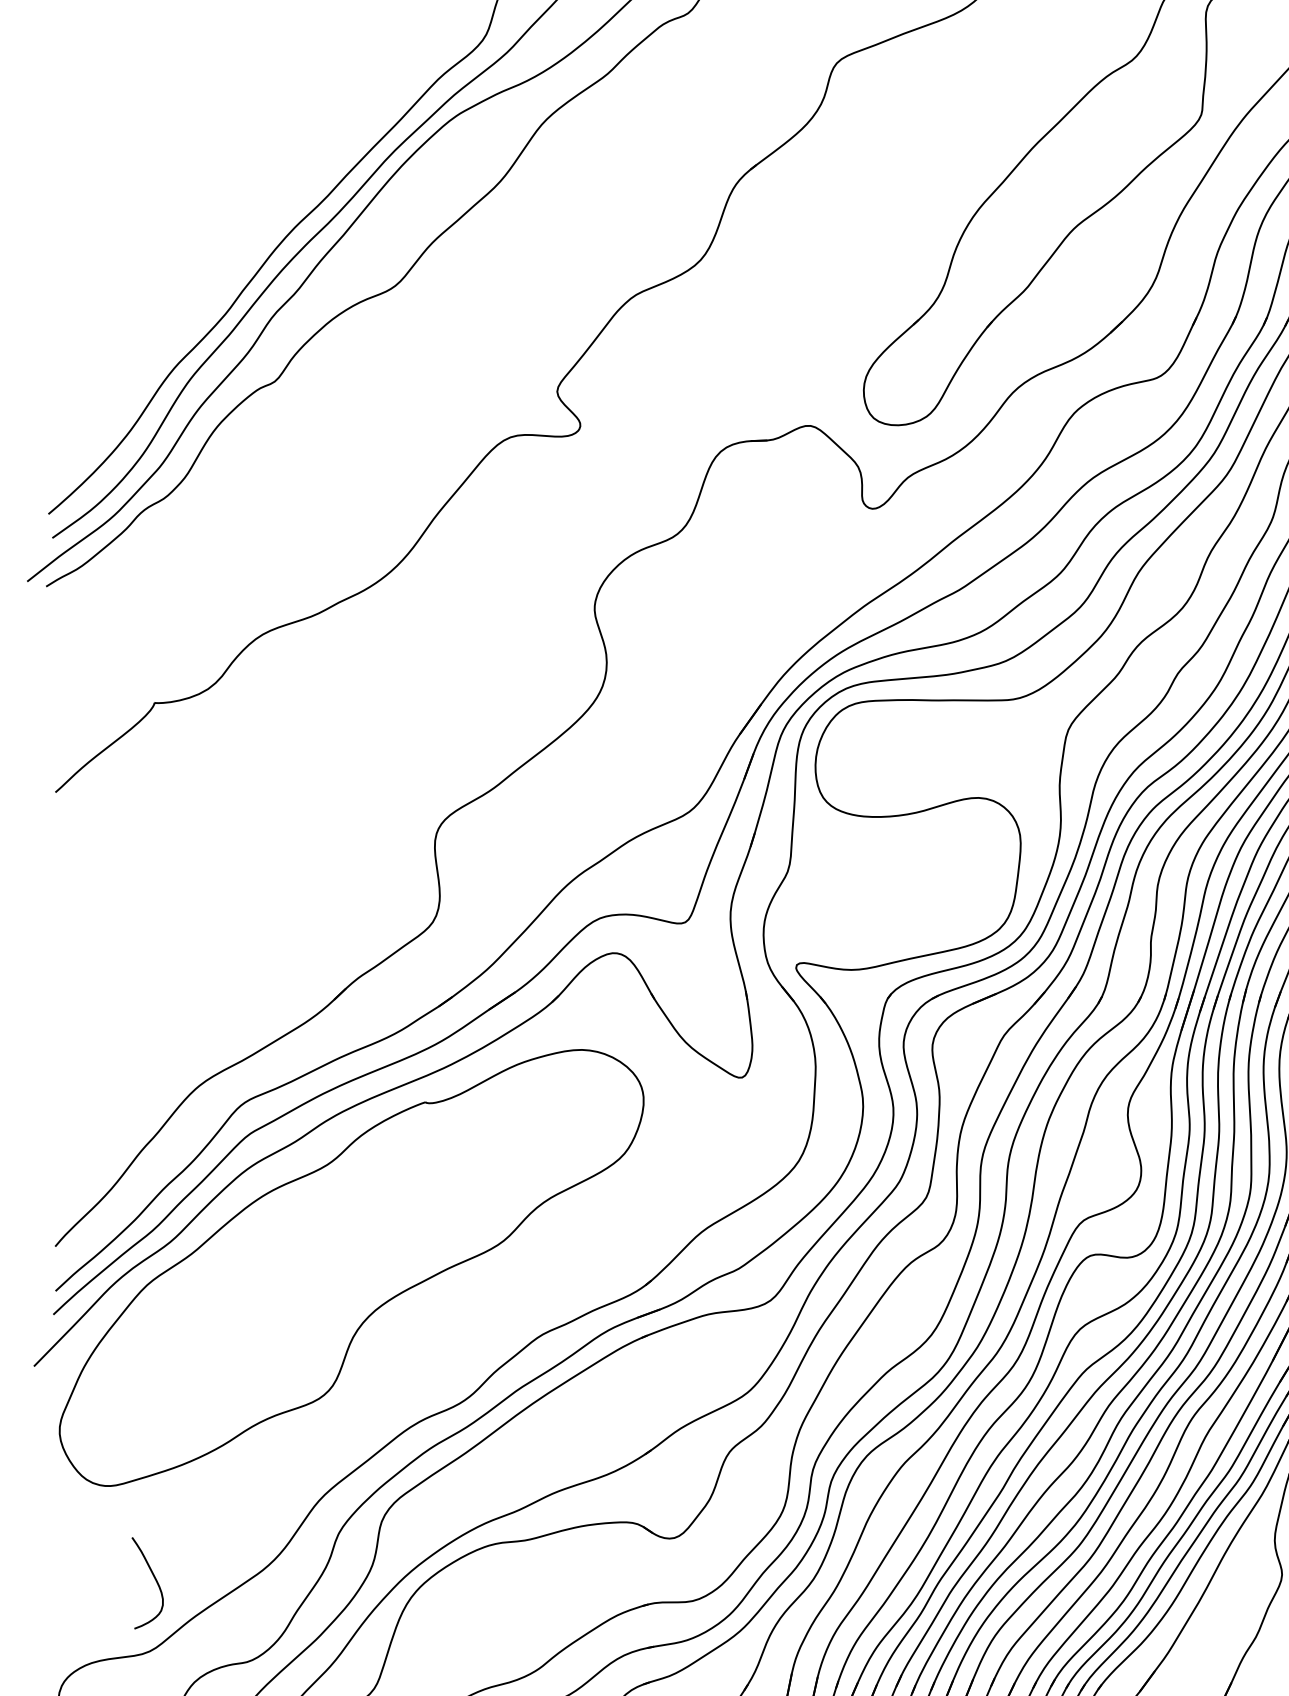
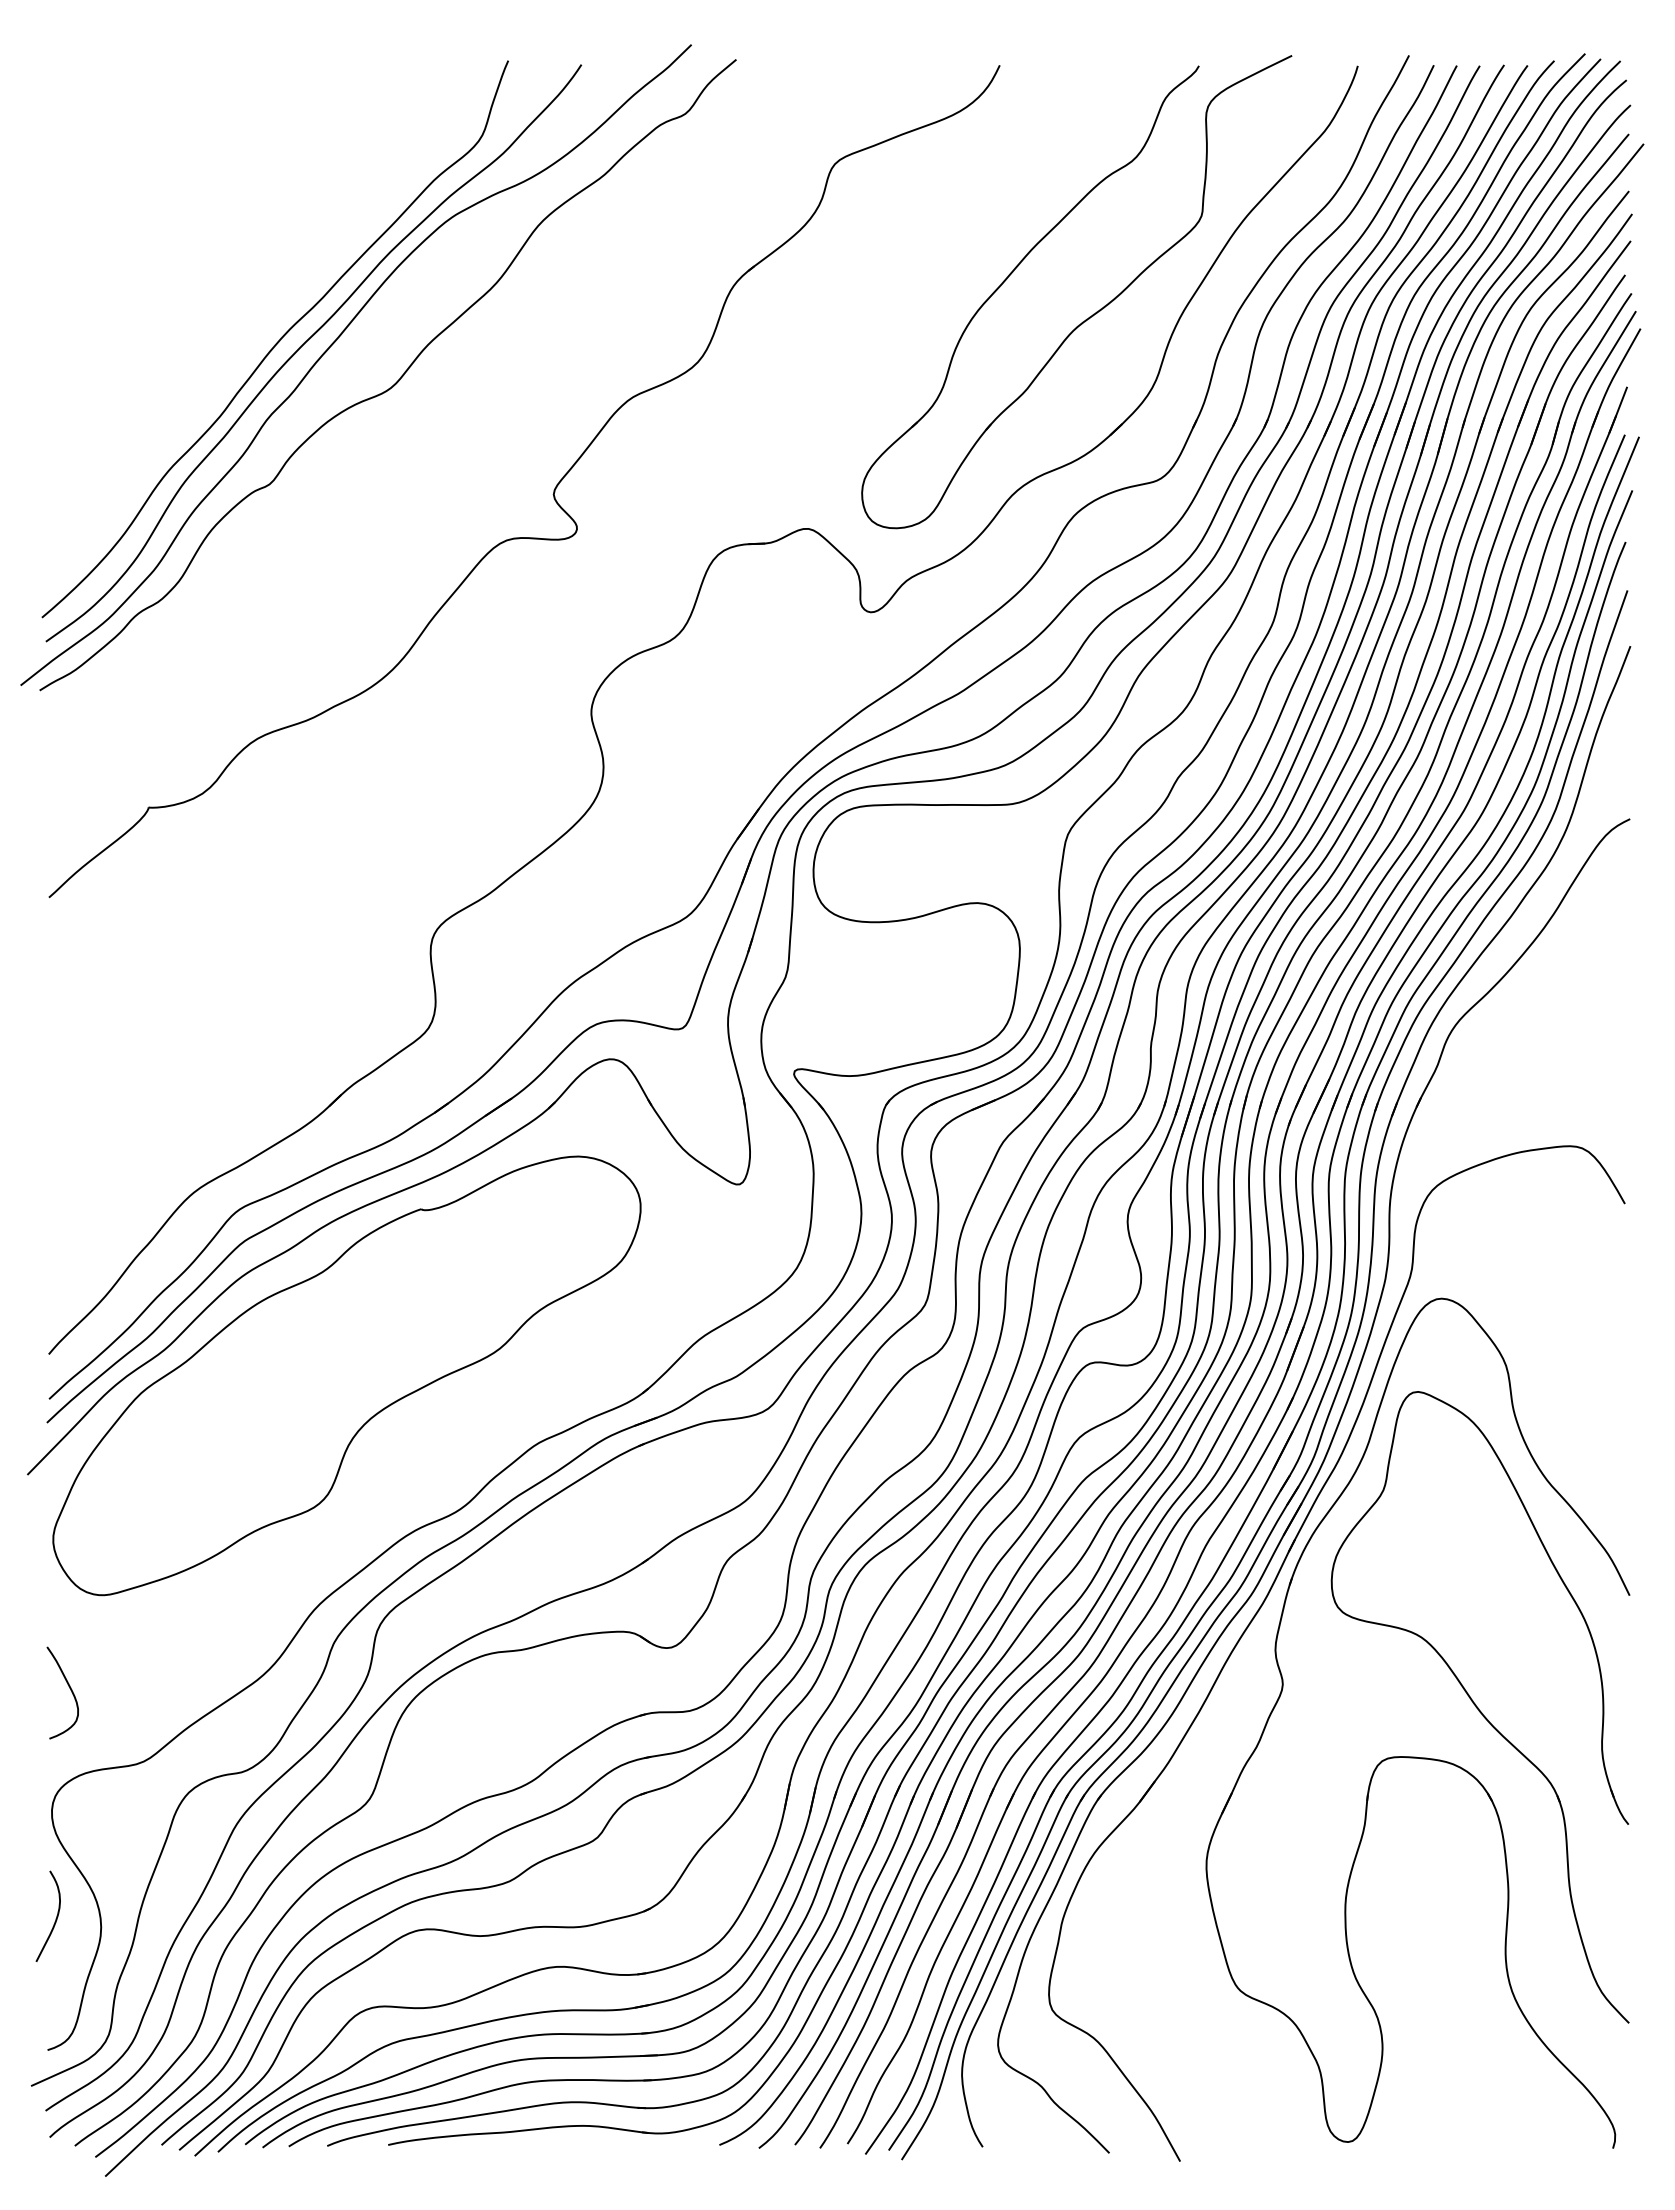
curve: (154, 1578) -> (69, 1688), moved

